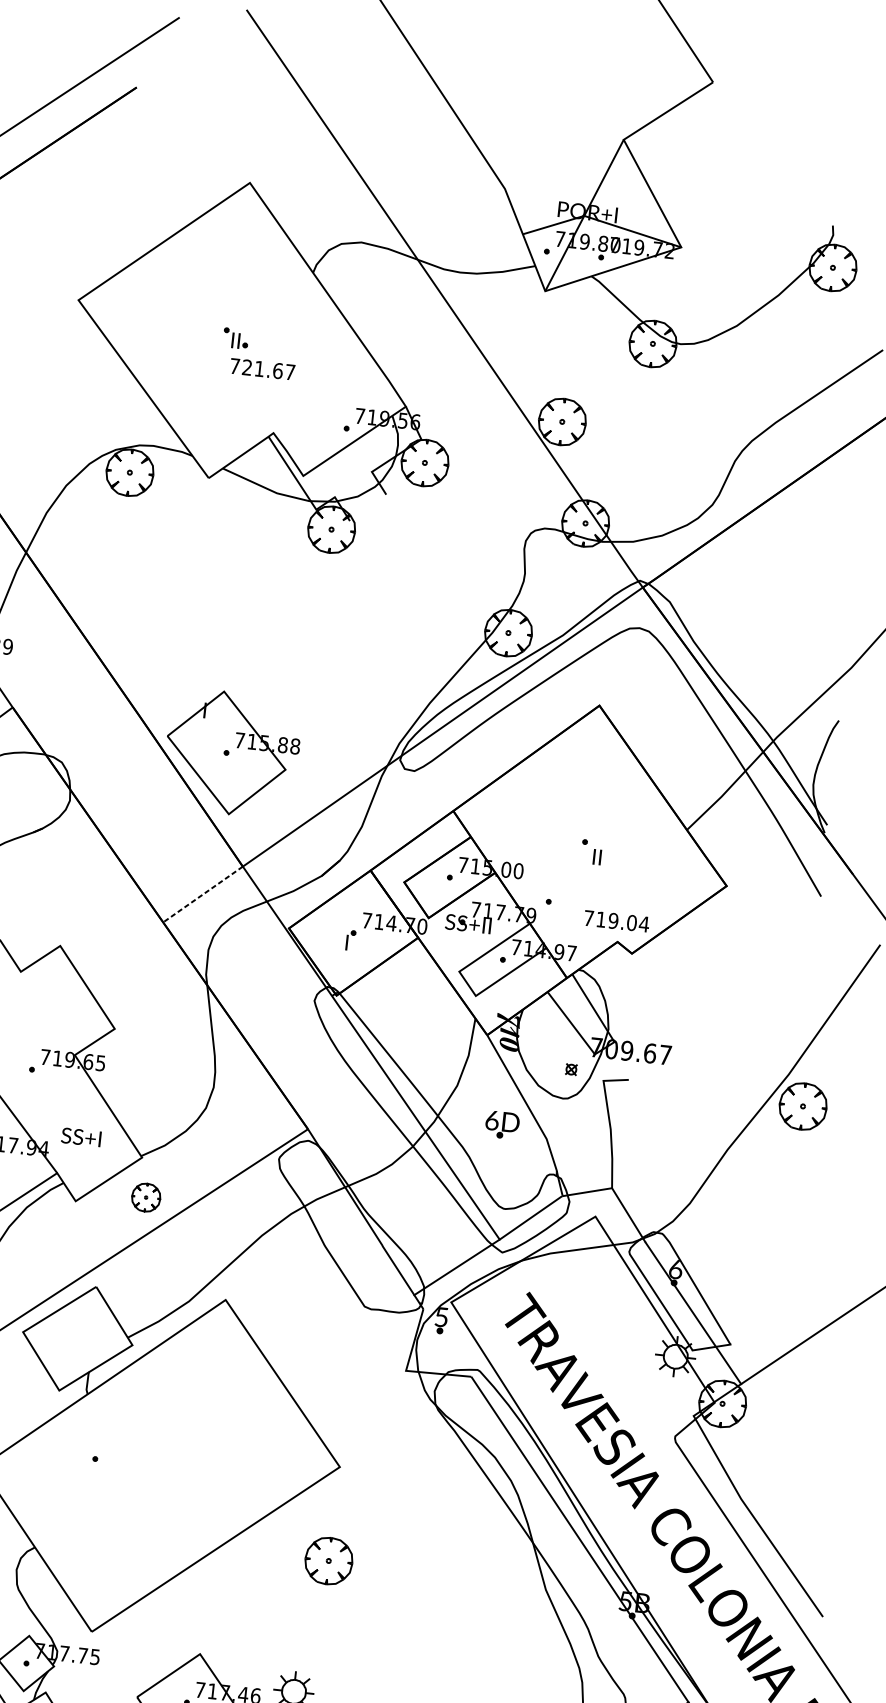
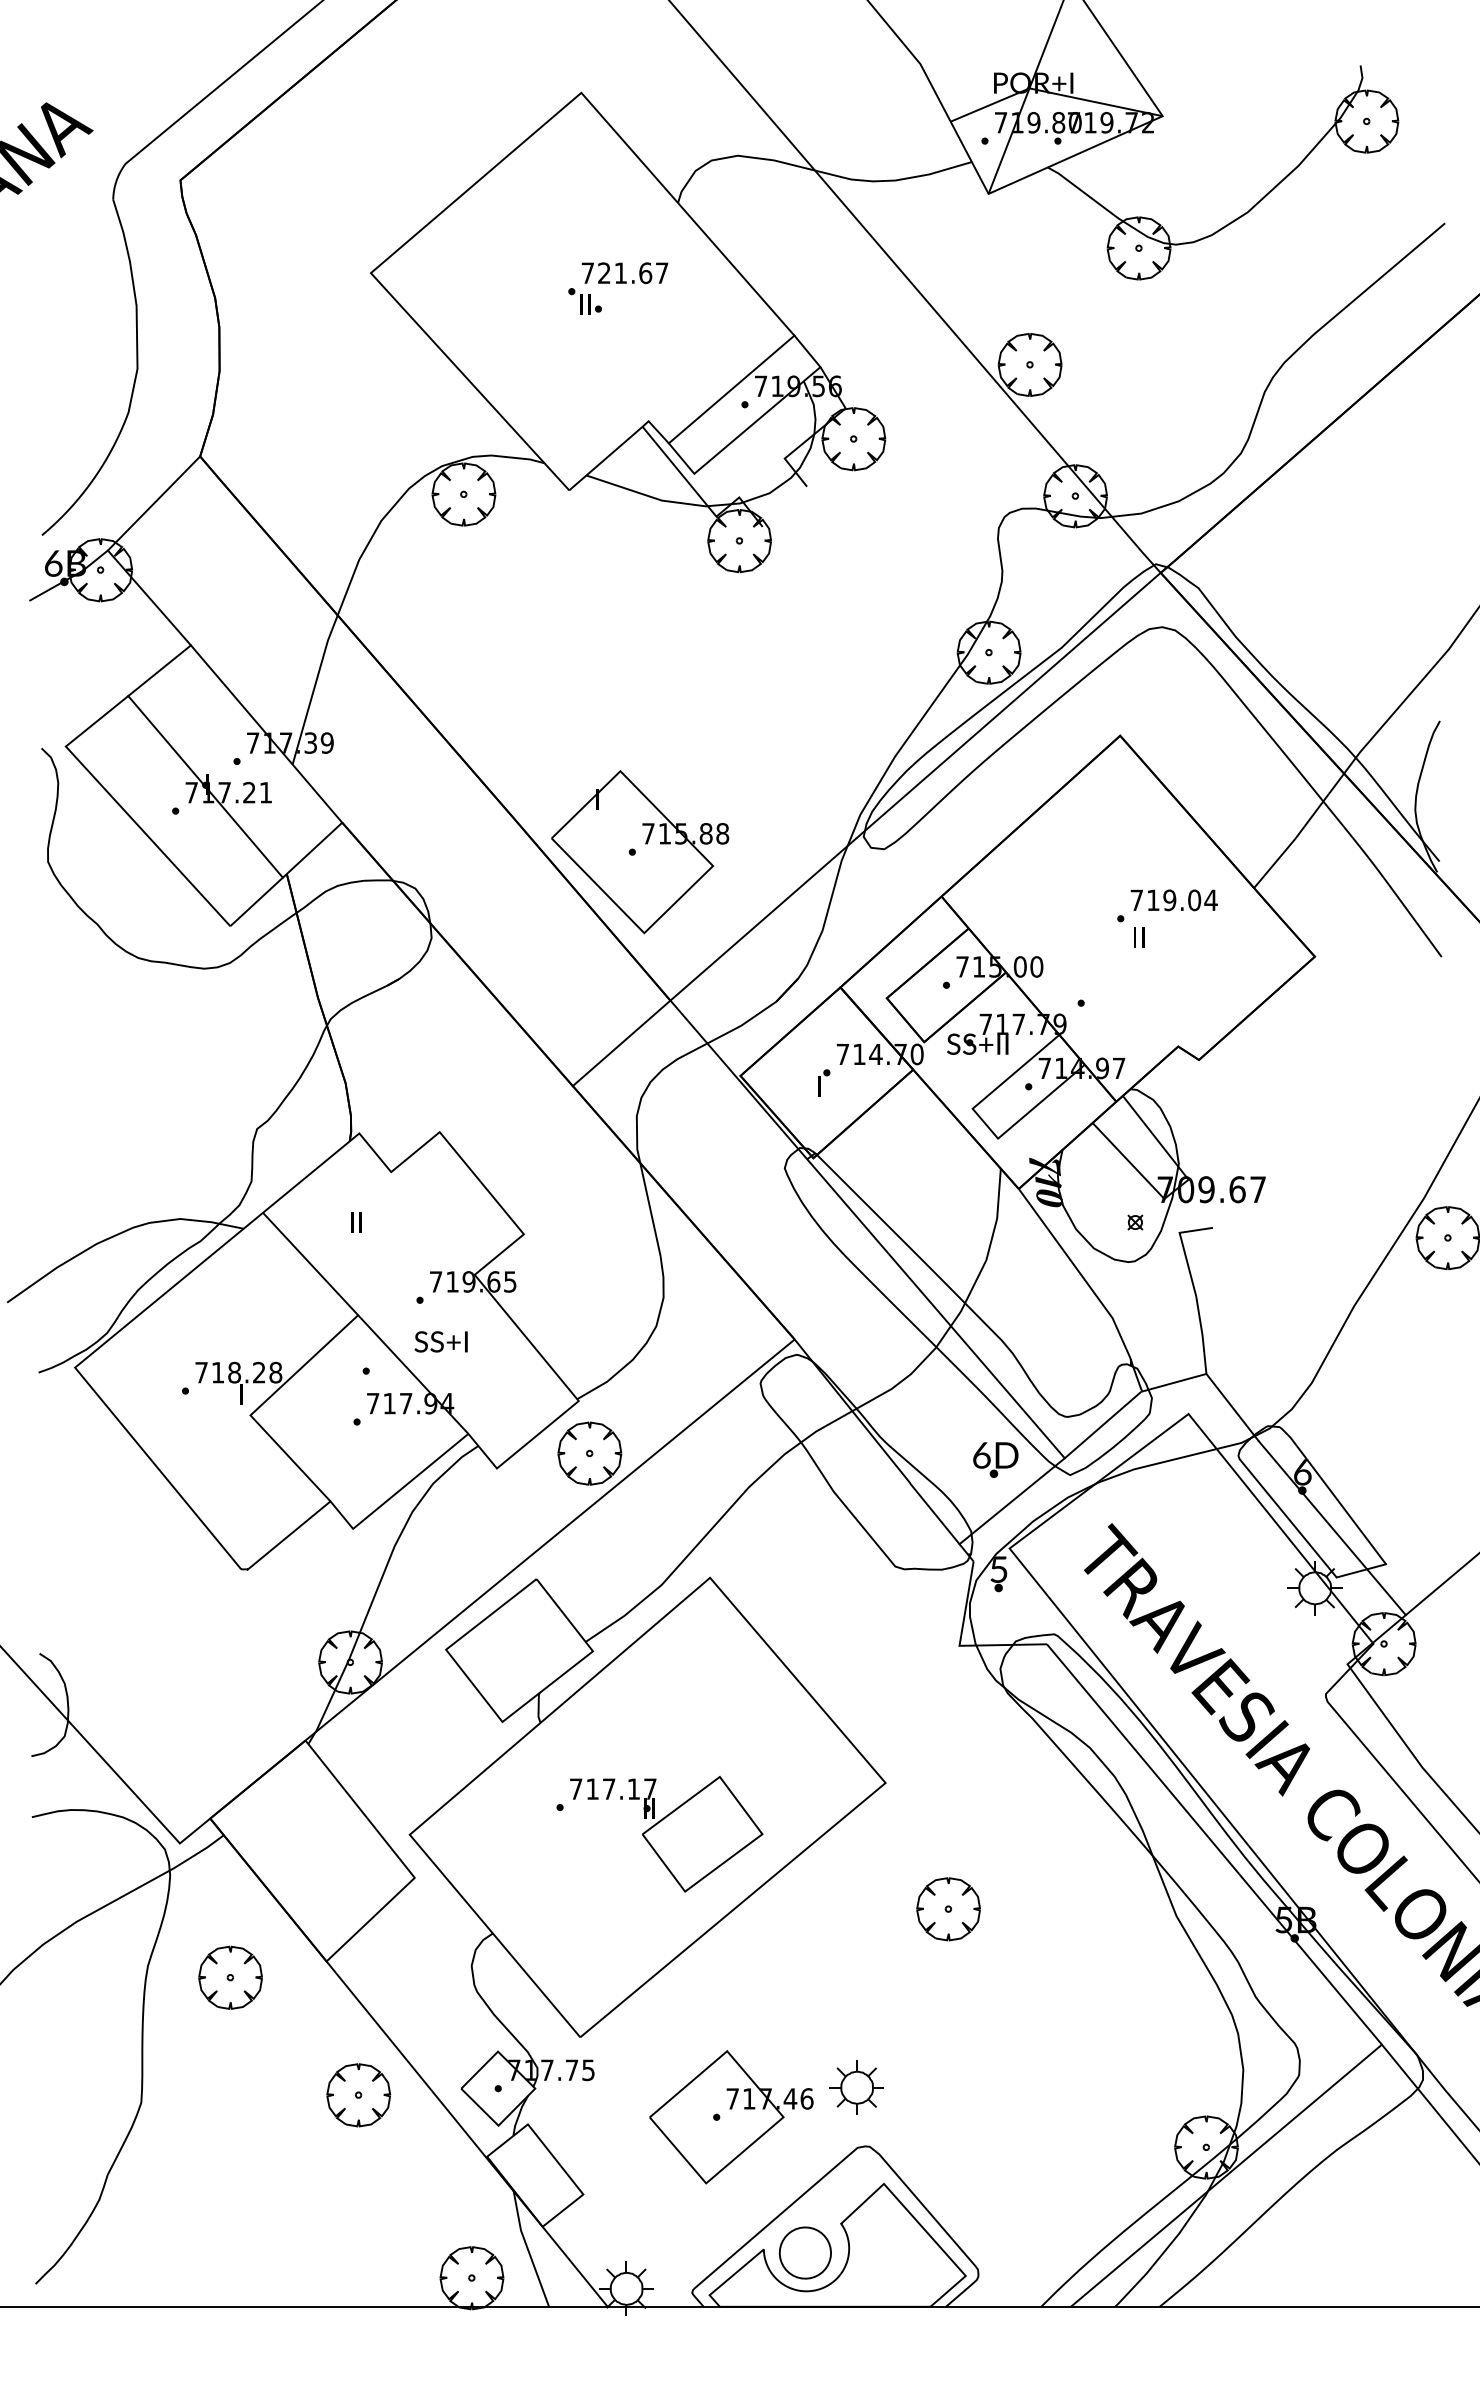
text: (262, 368) -> (624, 272), moved
line: (337, 416) -> (731, 389), added
line: (202, 894) -> (621, 1043), dashed -> solid
text: (616, 921) -> (1173, 900), moved
part: (502, 1124) -> (995, 1459), moved
text: (80, 1136) -> (440, 1341), moved
part: (145, 1197) -> (589, 1453), size x1.67
part: (172, 1487) -> (666, 1834), added
part: (328, 1561) -> (948, 1909), moved

